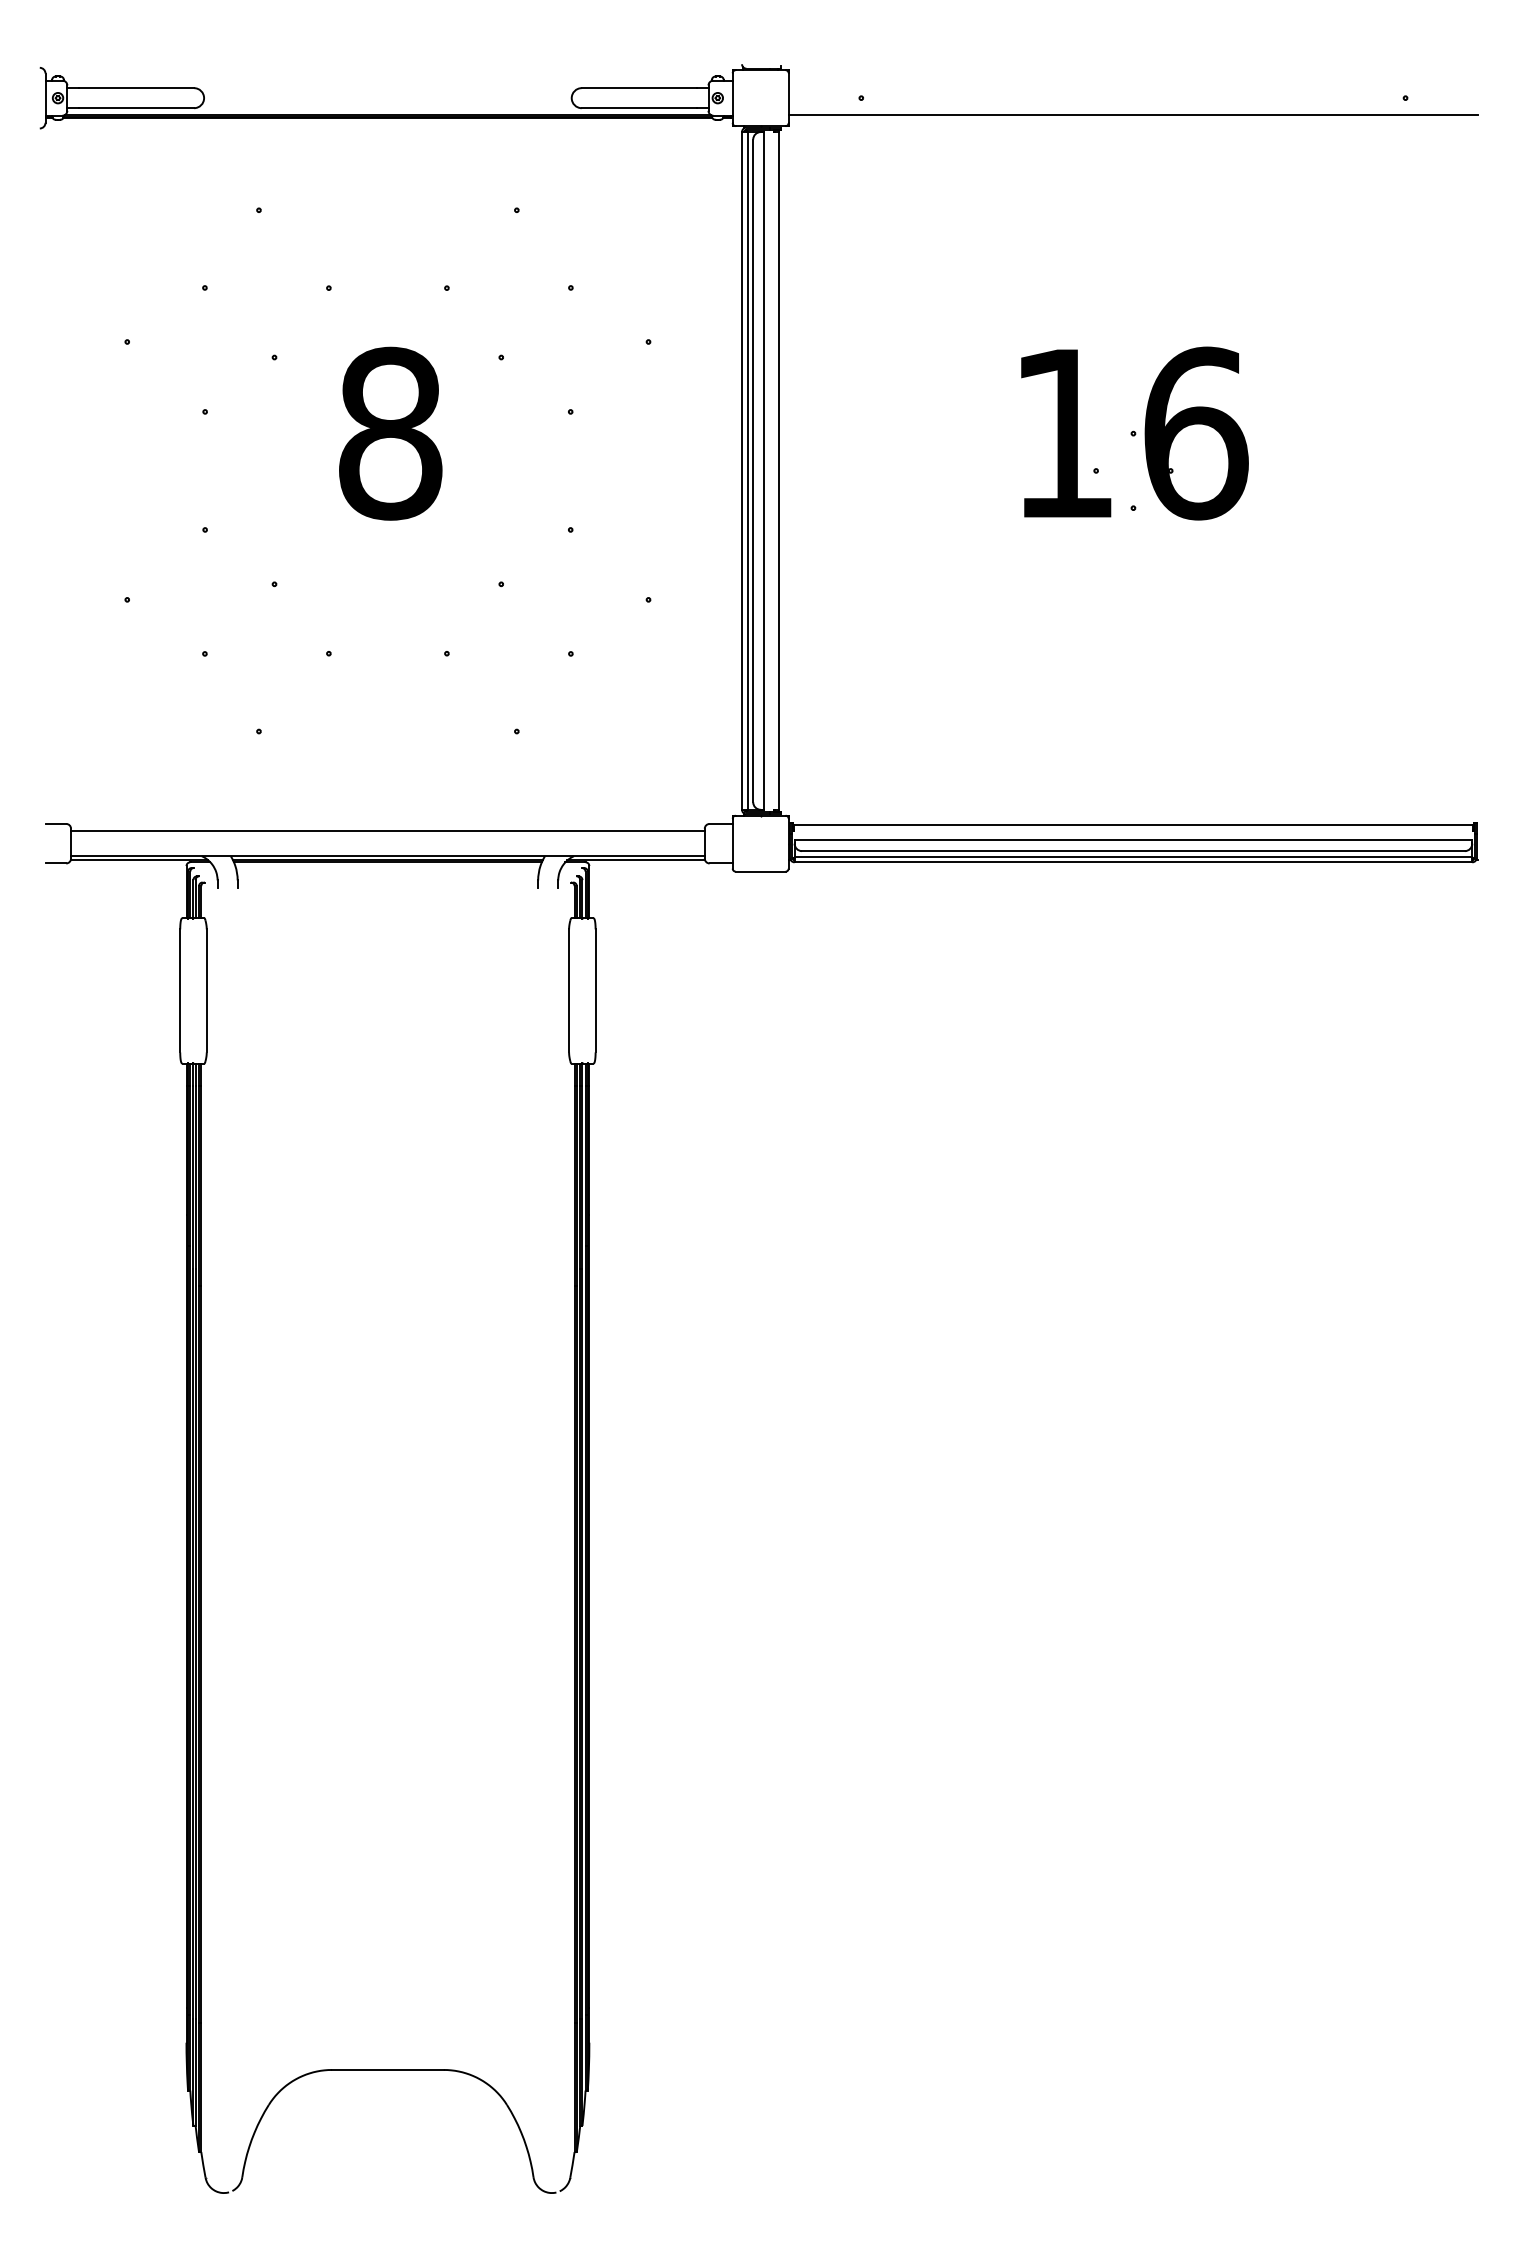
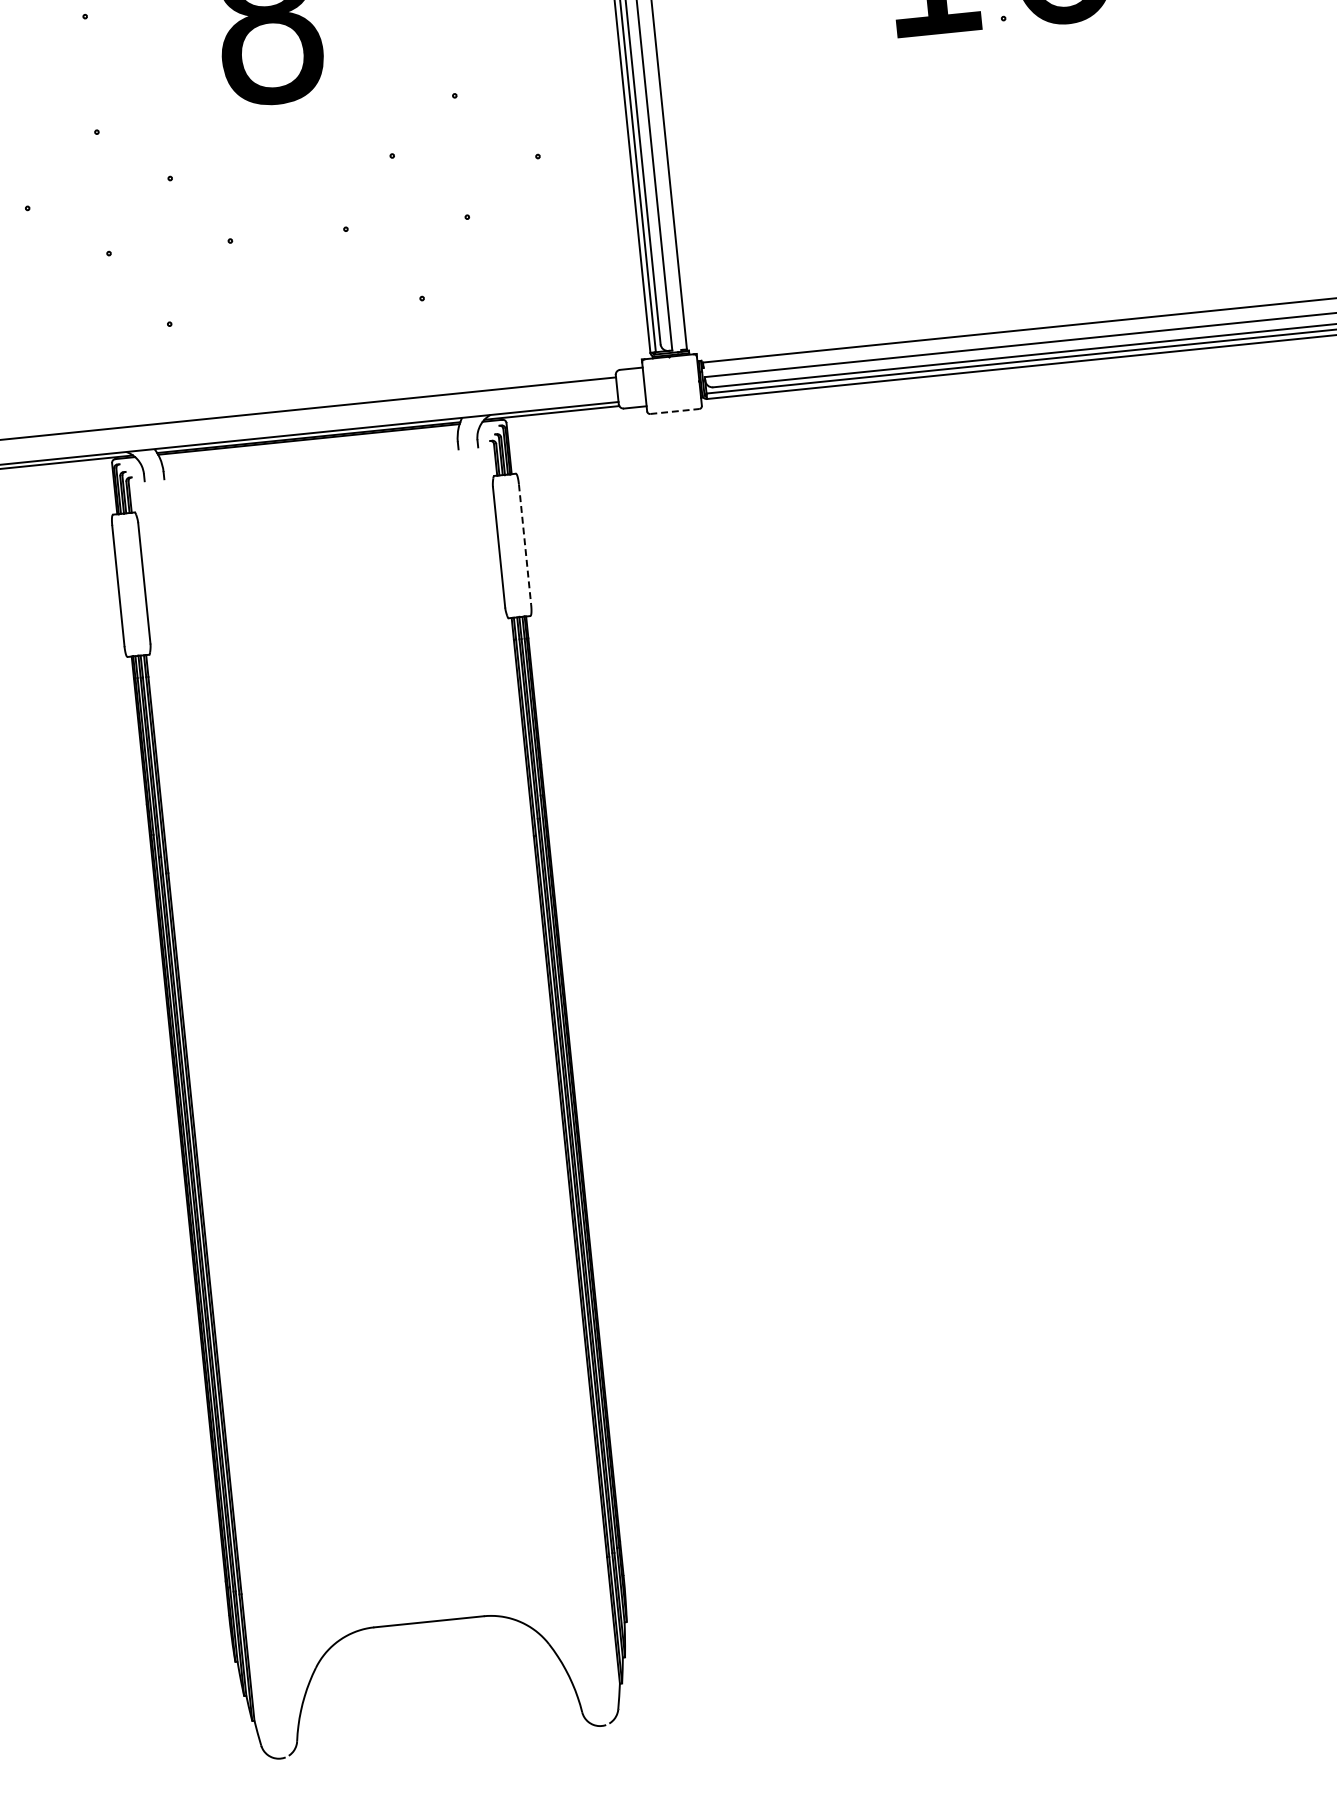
line: (760, 871) -> (674, 411), solid -> dashed
line: (595, 990) -> (524, 544), solid -> dashed

